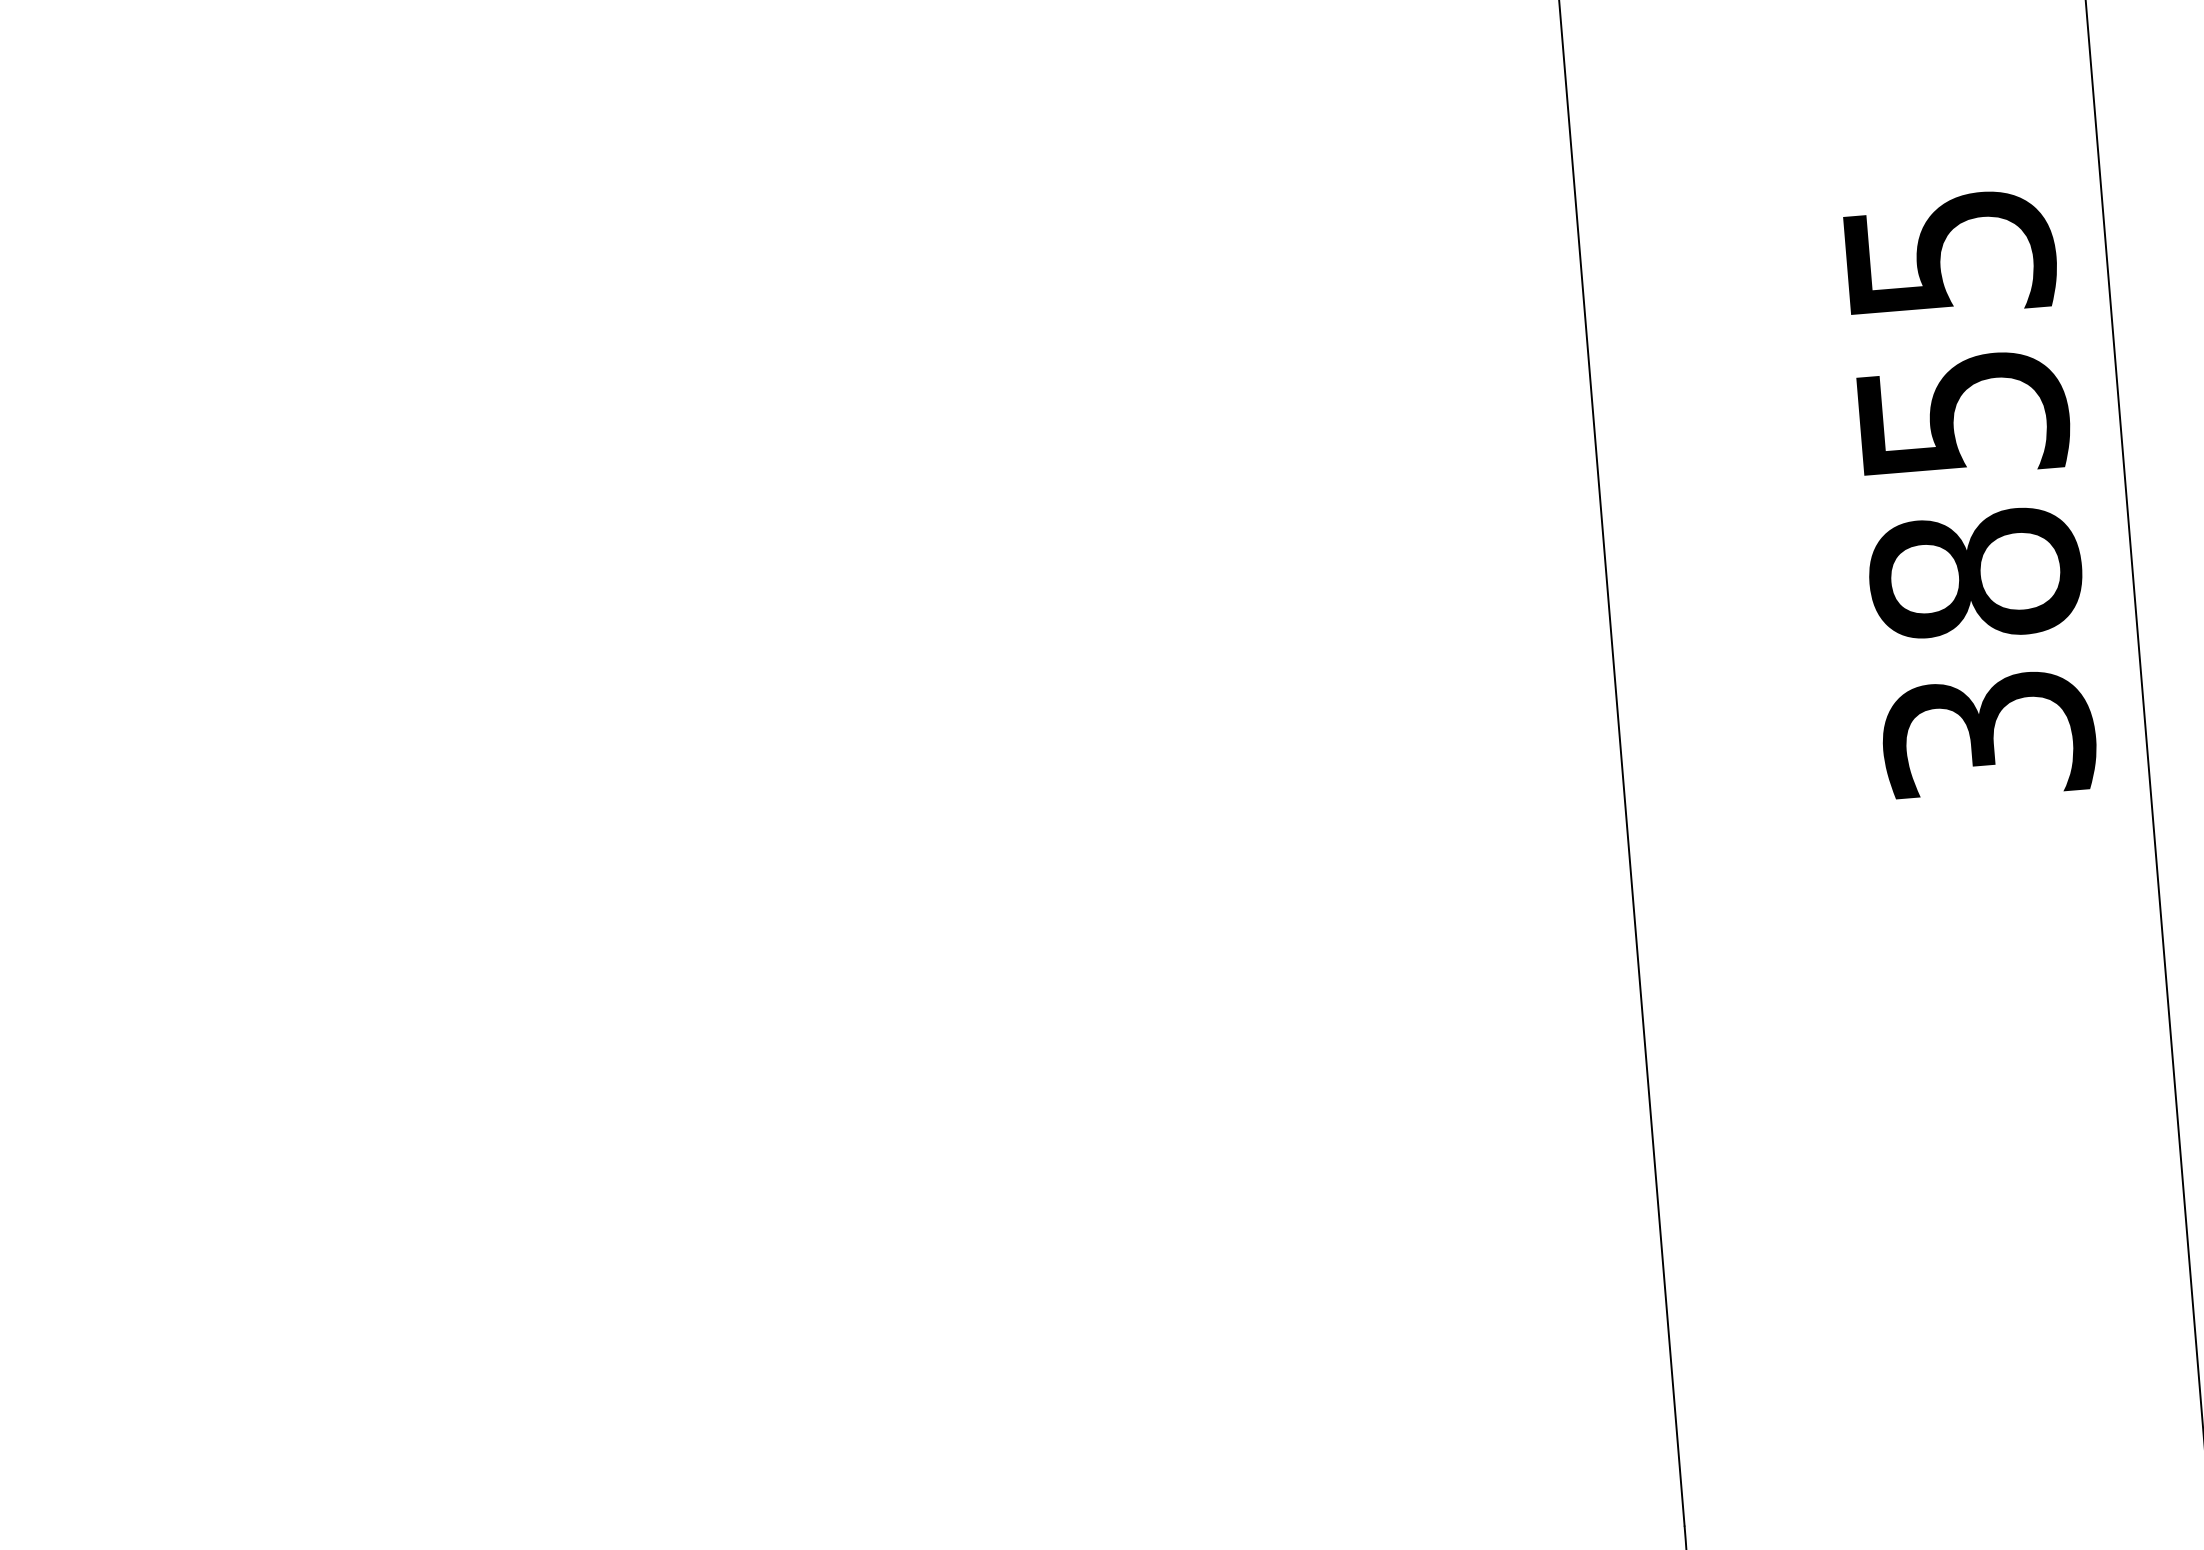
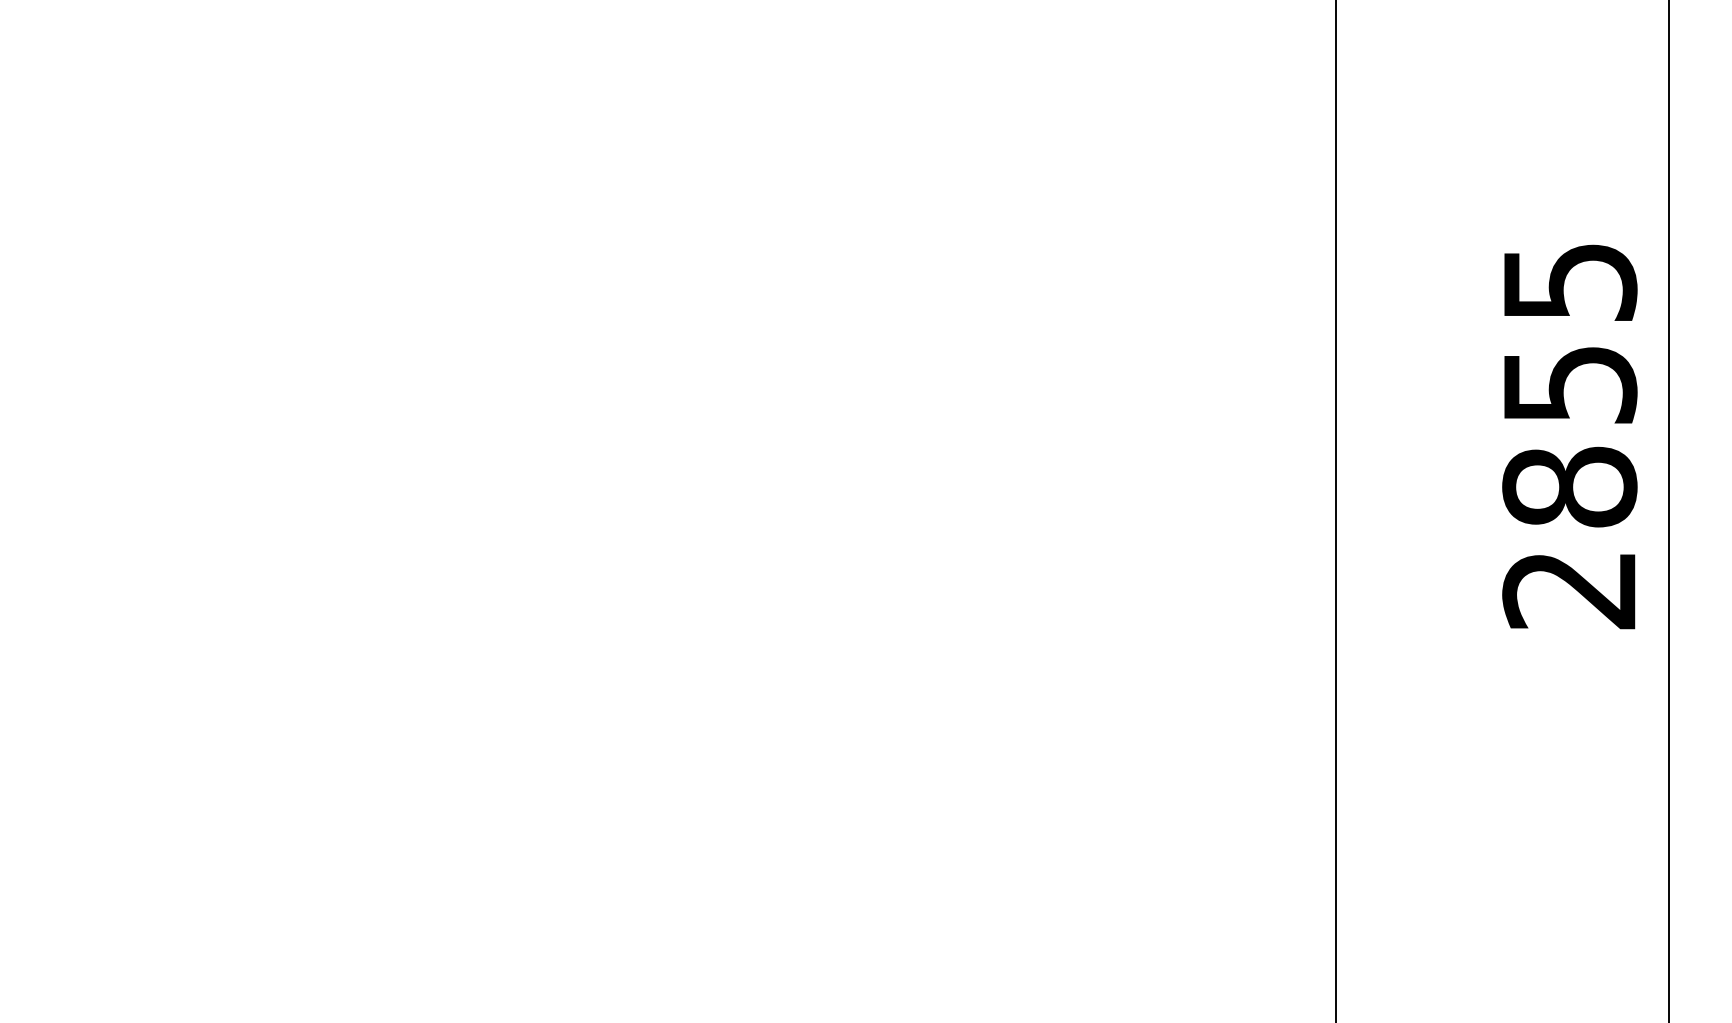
text: (1988, 737) -> (1569, 590), 3855 -> 2855

